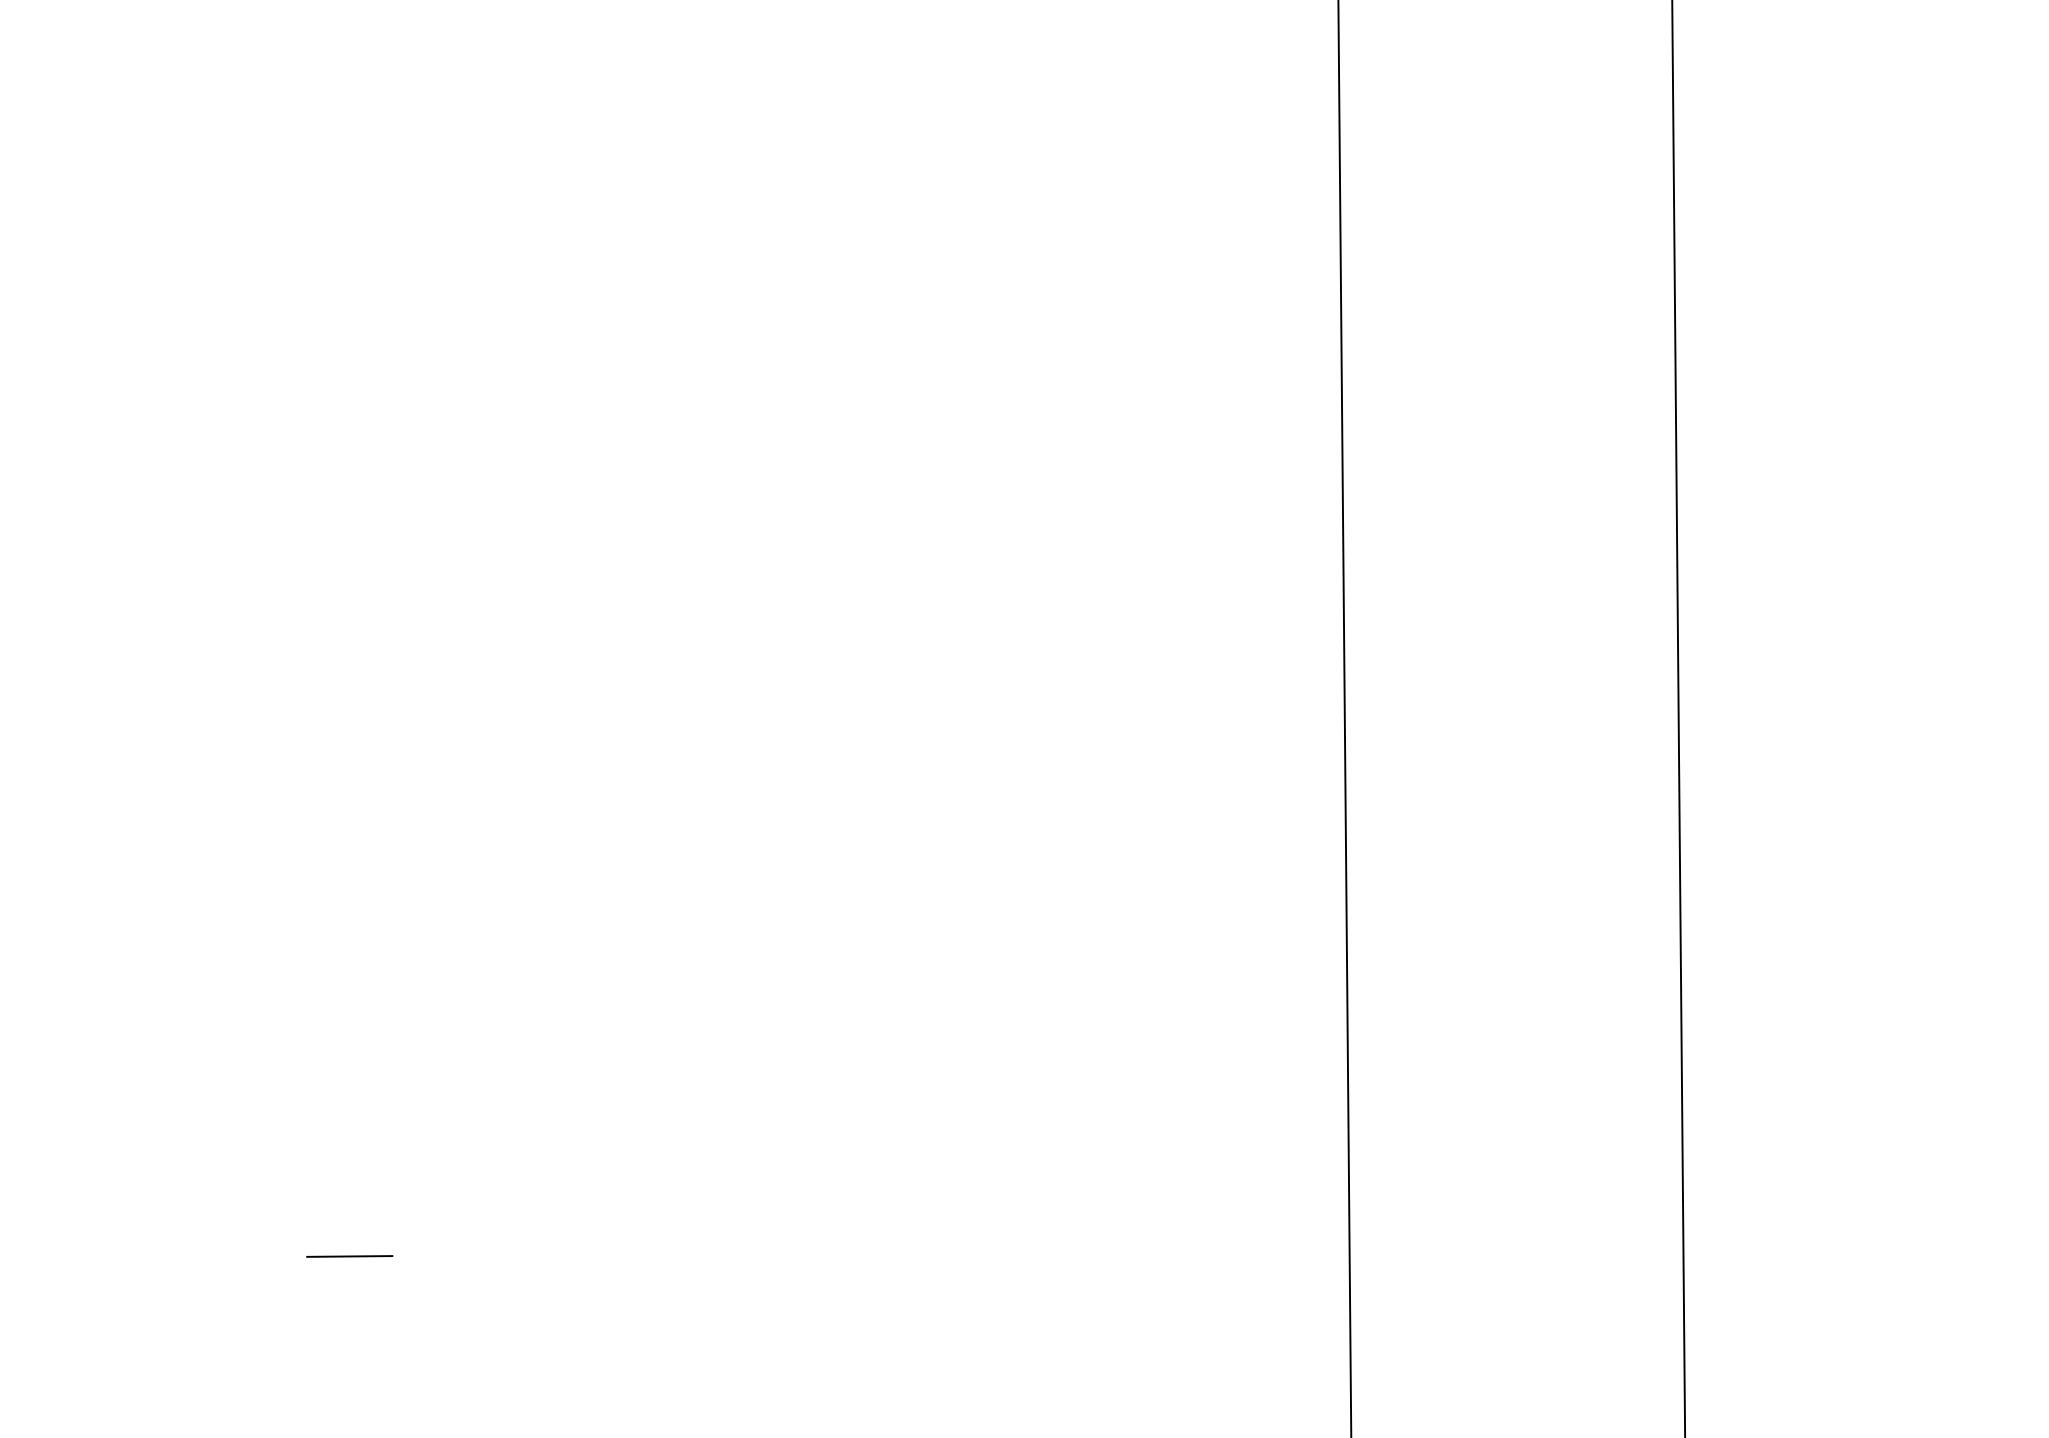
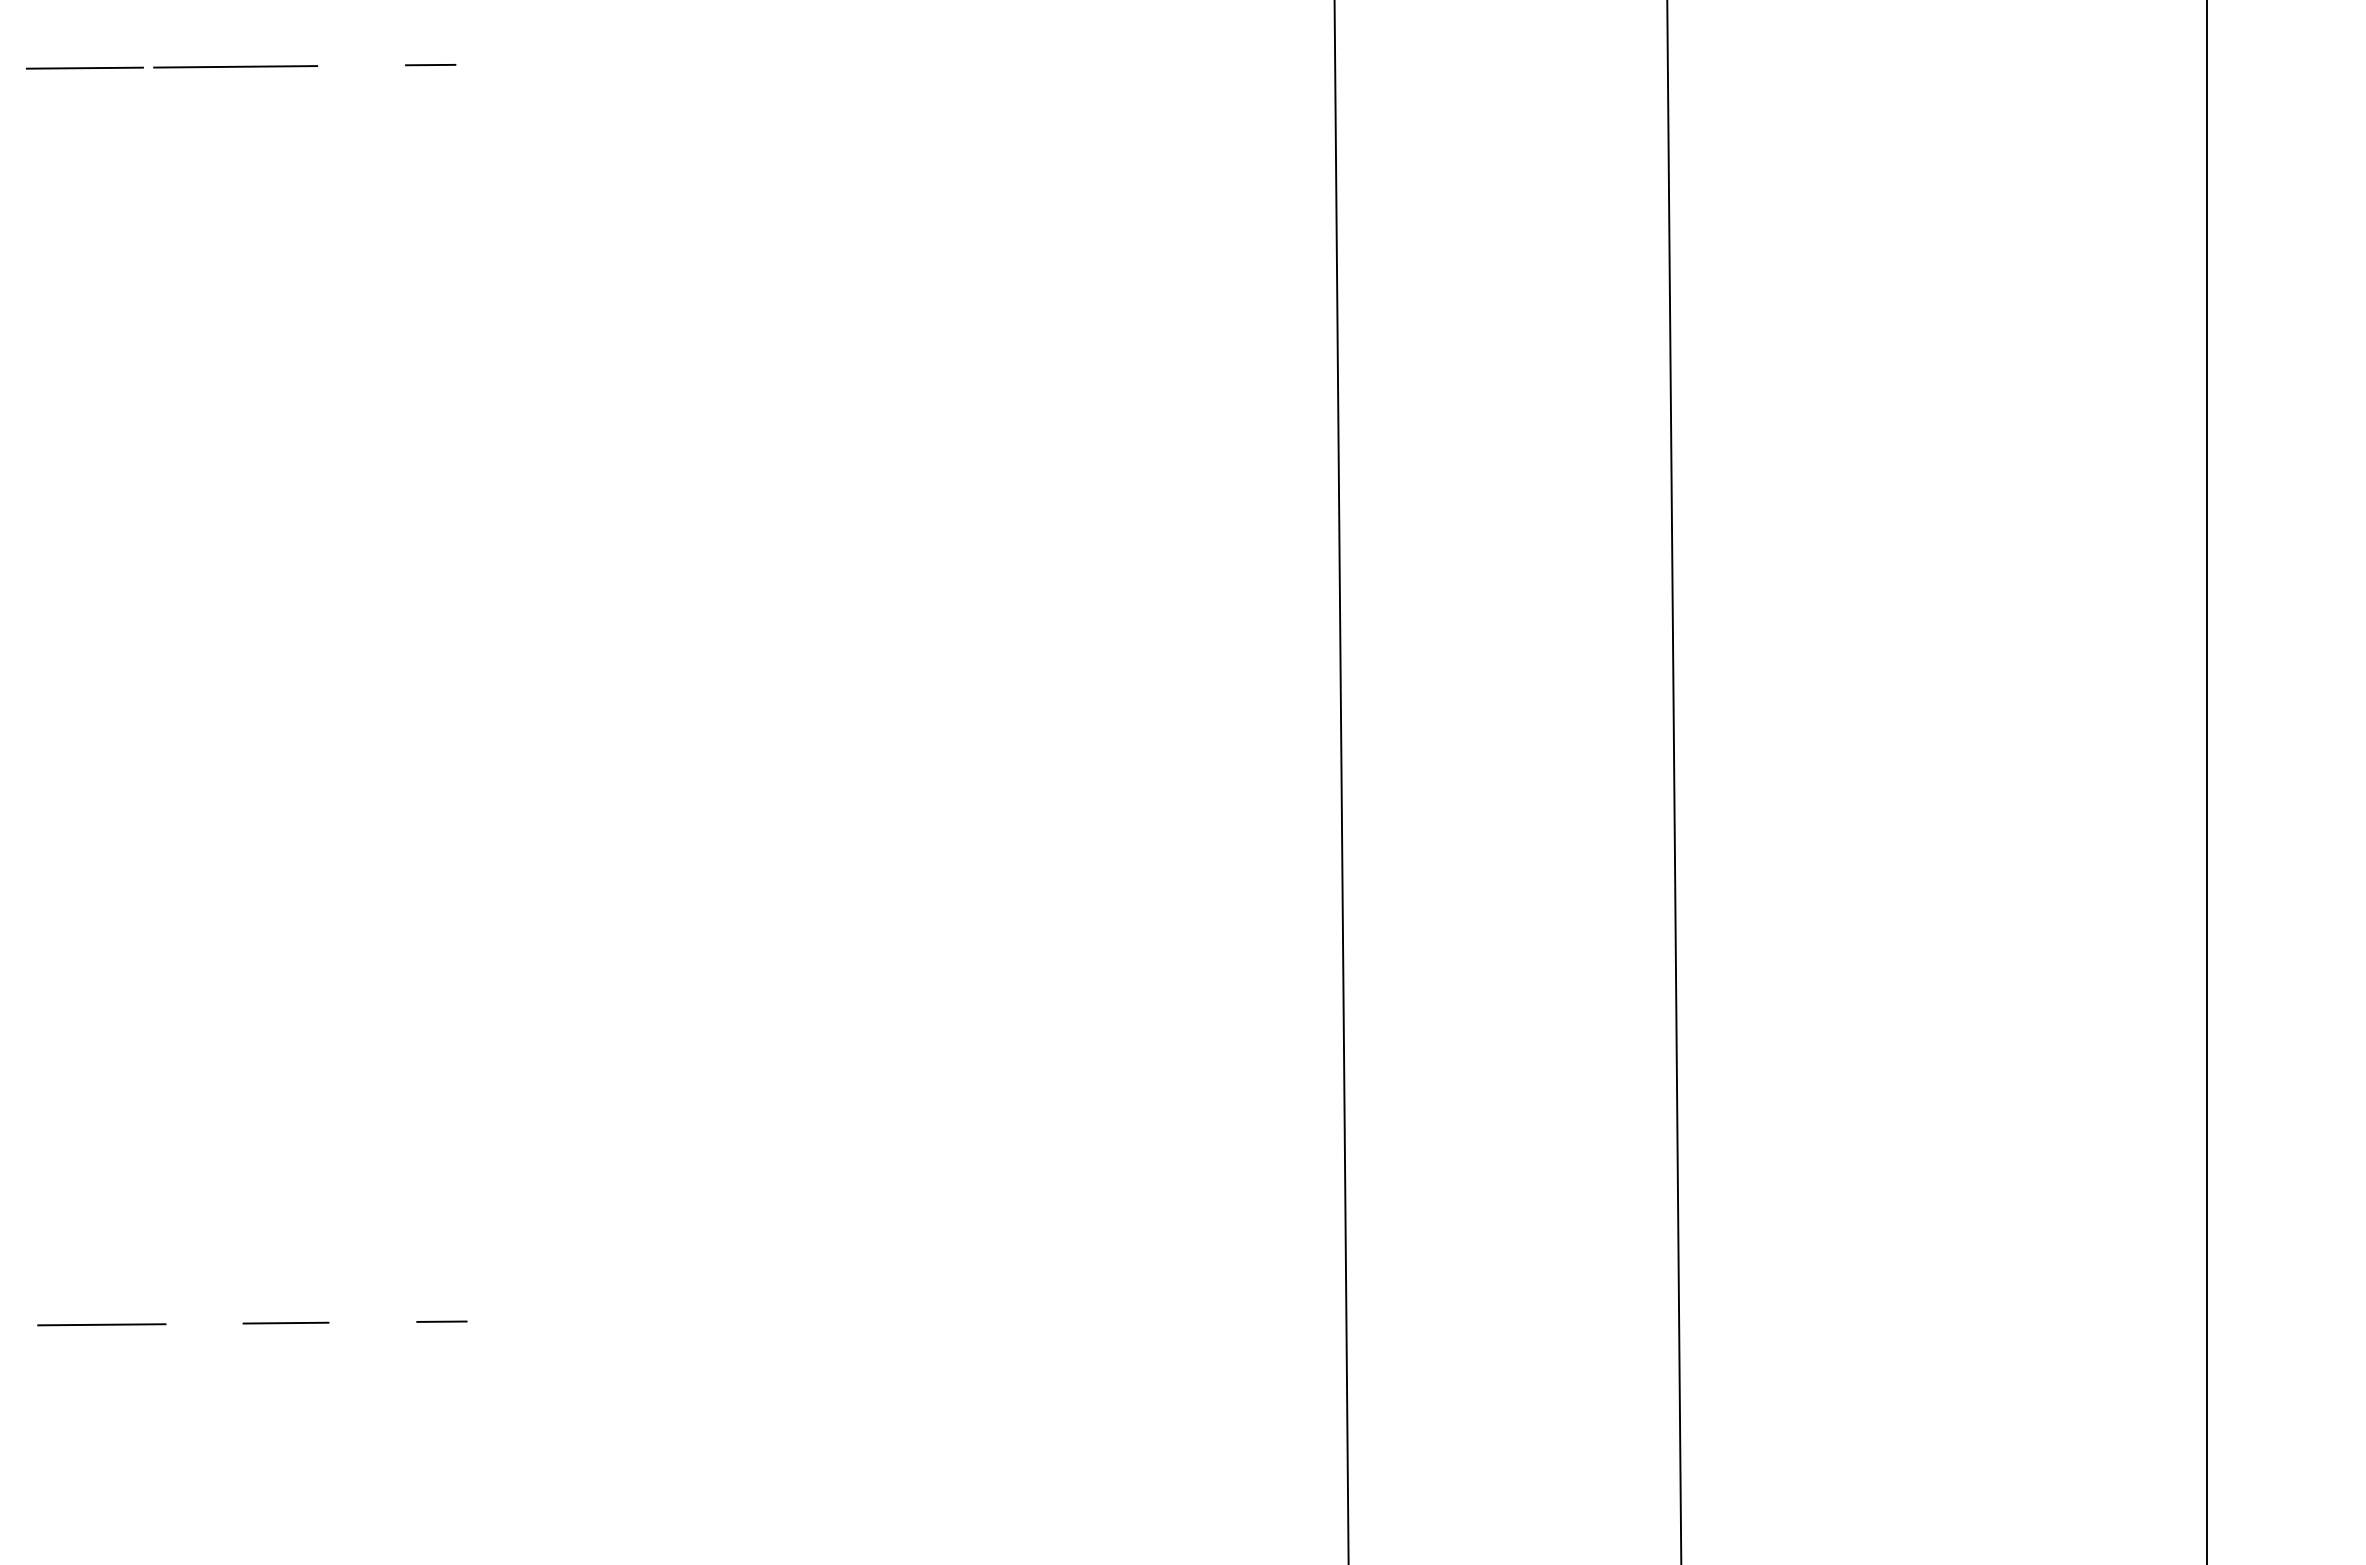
line: (441, 1254) -> (441, 1321), added
line: (349, 1255) -> (285, 1322), moved
line: (100, 1257) -> (101, 1324), added

